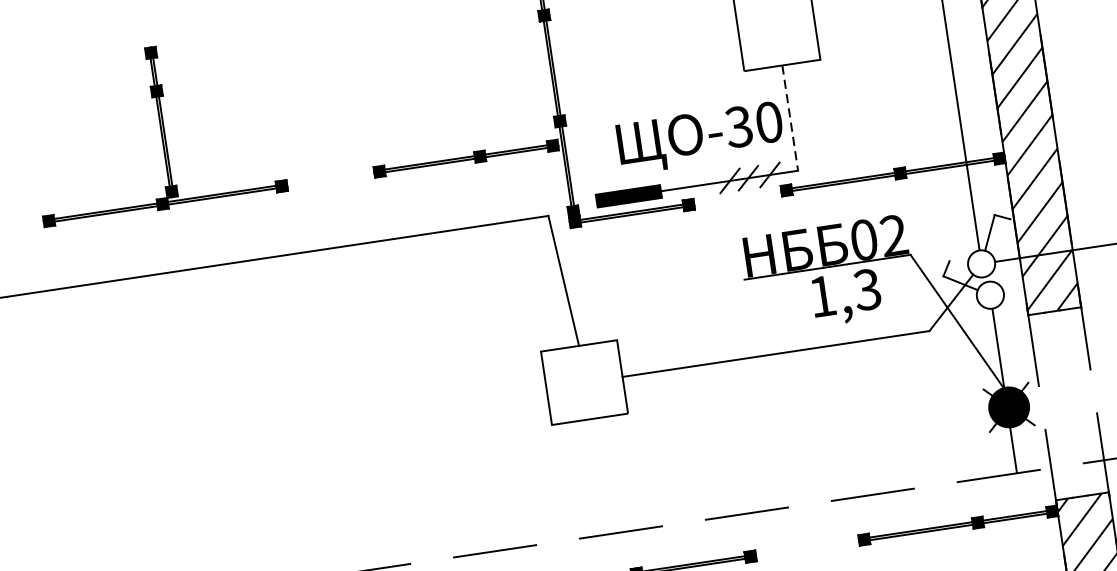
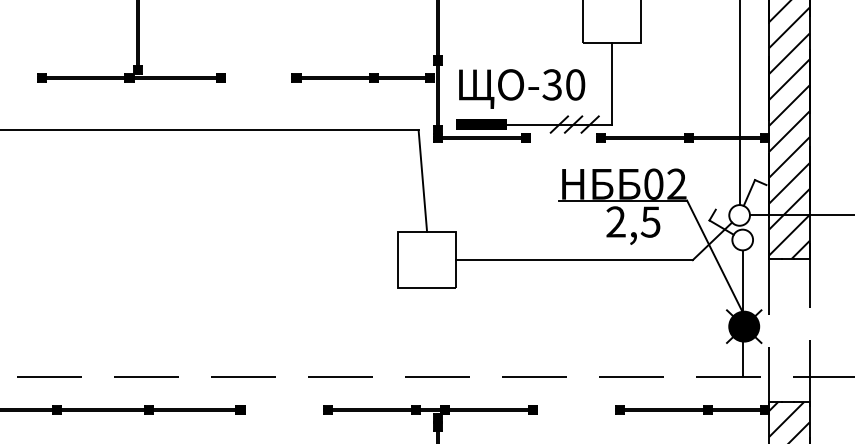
line: (789, 118) -> (611, 84), dashed -> solid
text: (701, 137) -> (522, 88), moved
text: (845, 292) -> (633, 221), 1,3 -> 2,5

